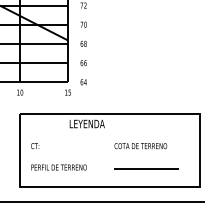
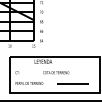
text: (141, 145) -> (56, 72), moved

